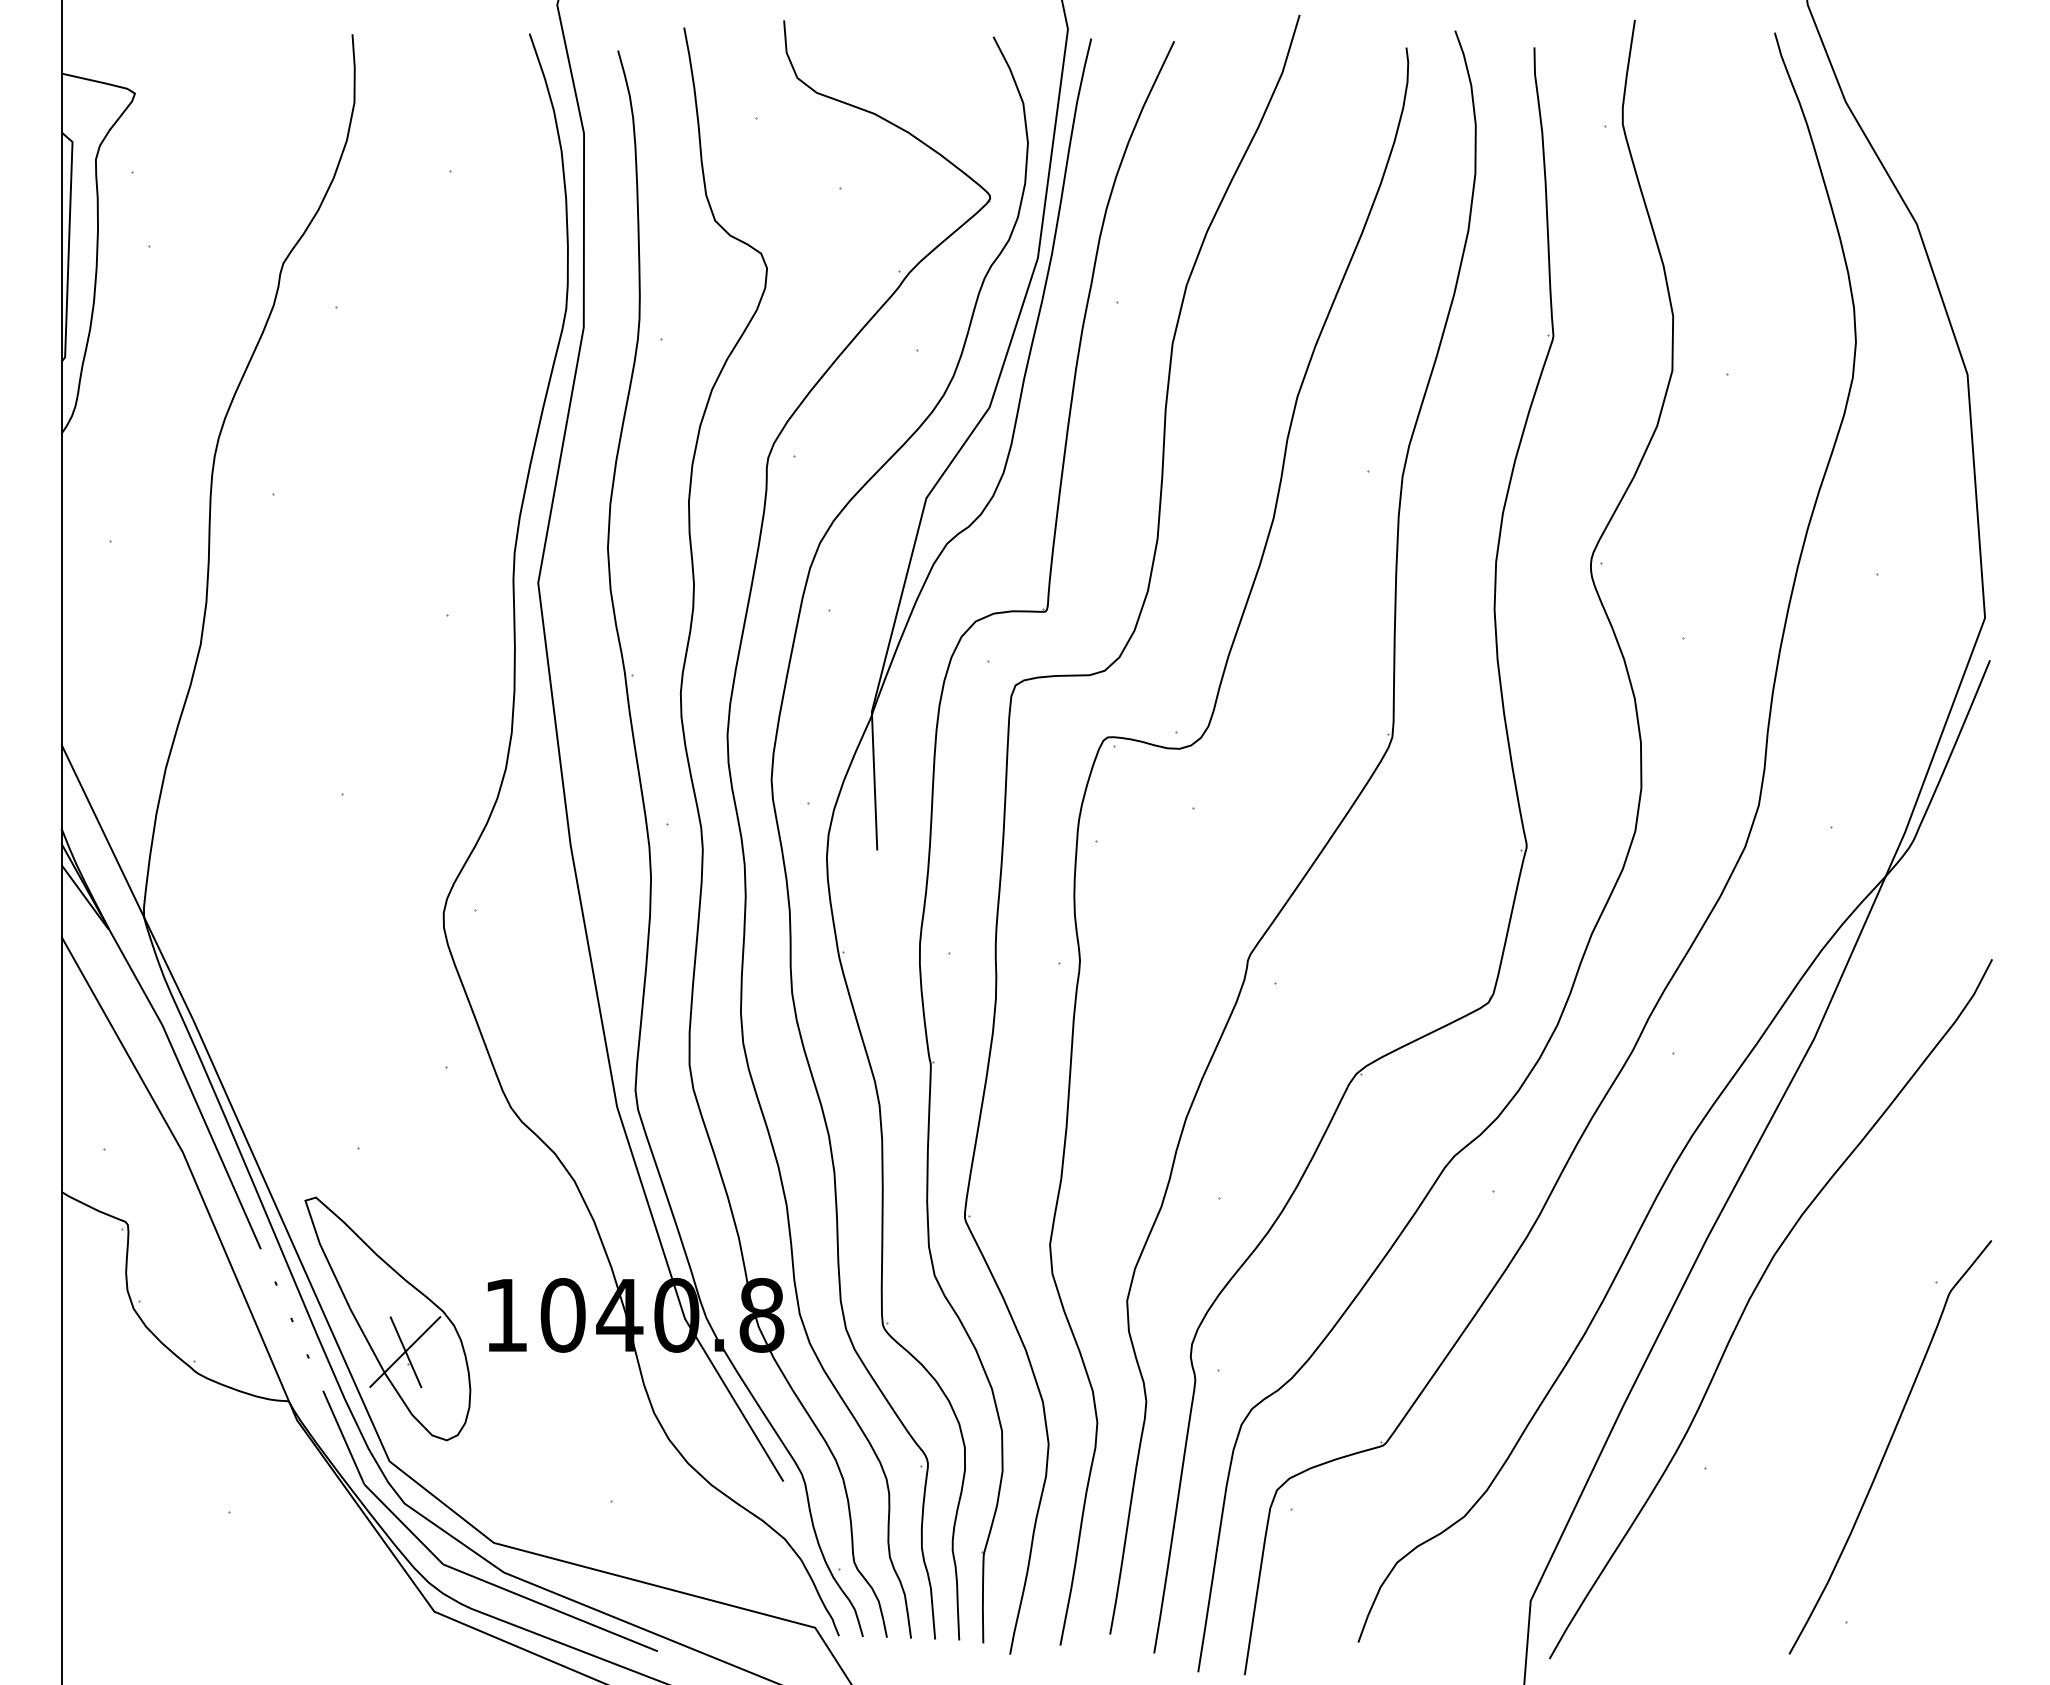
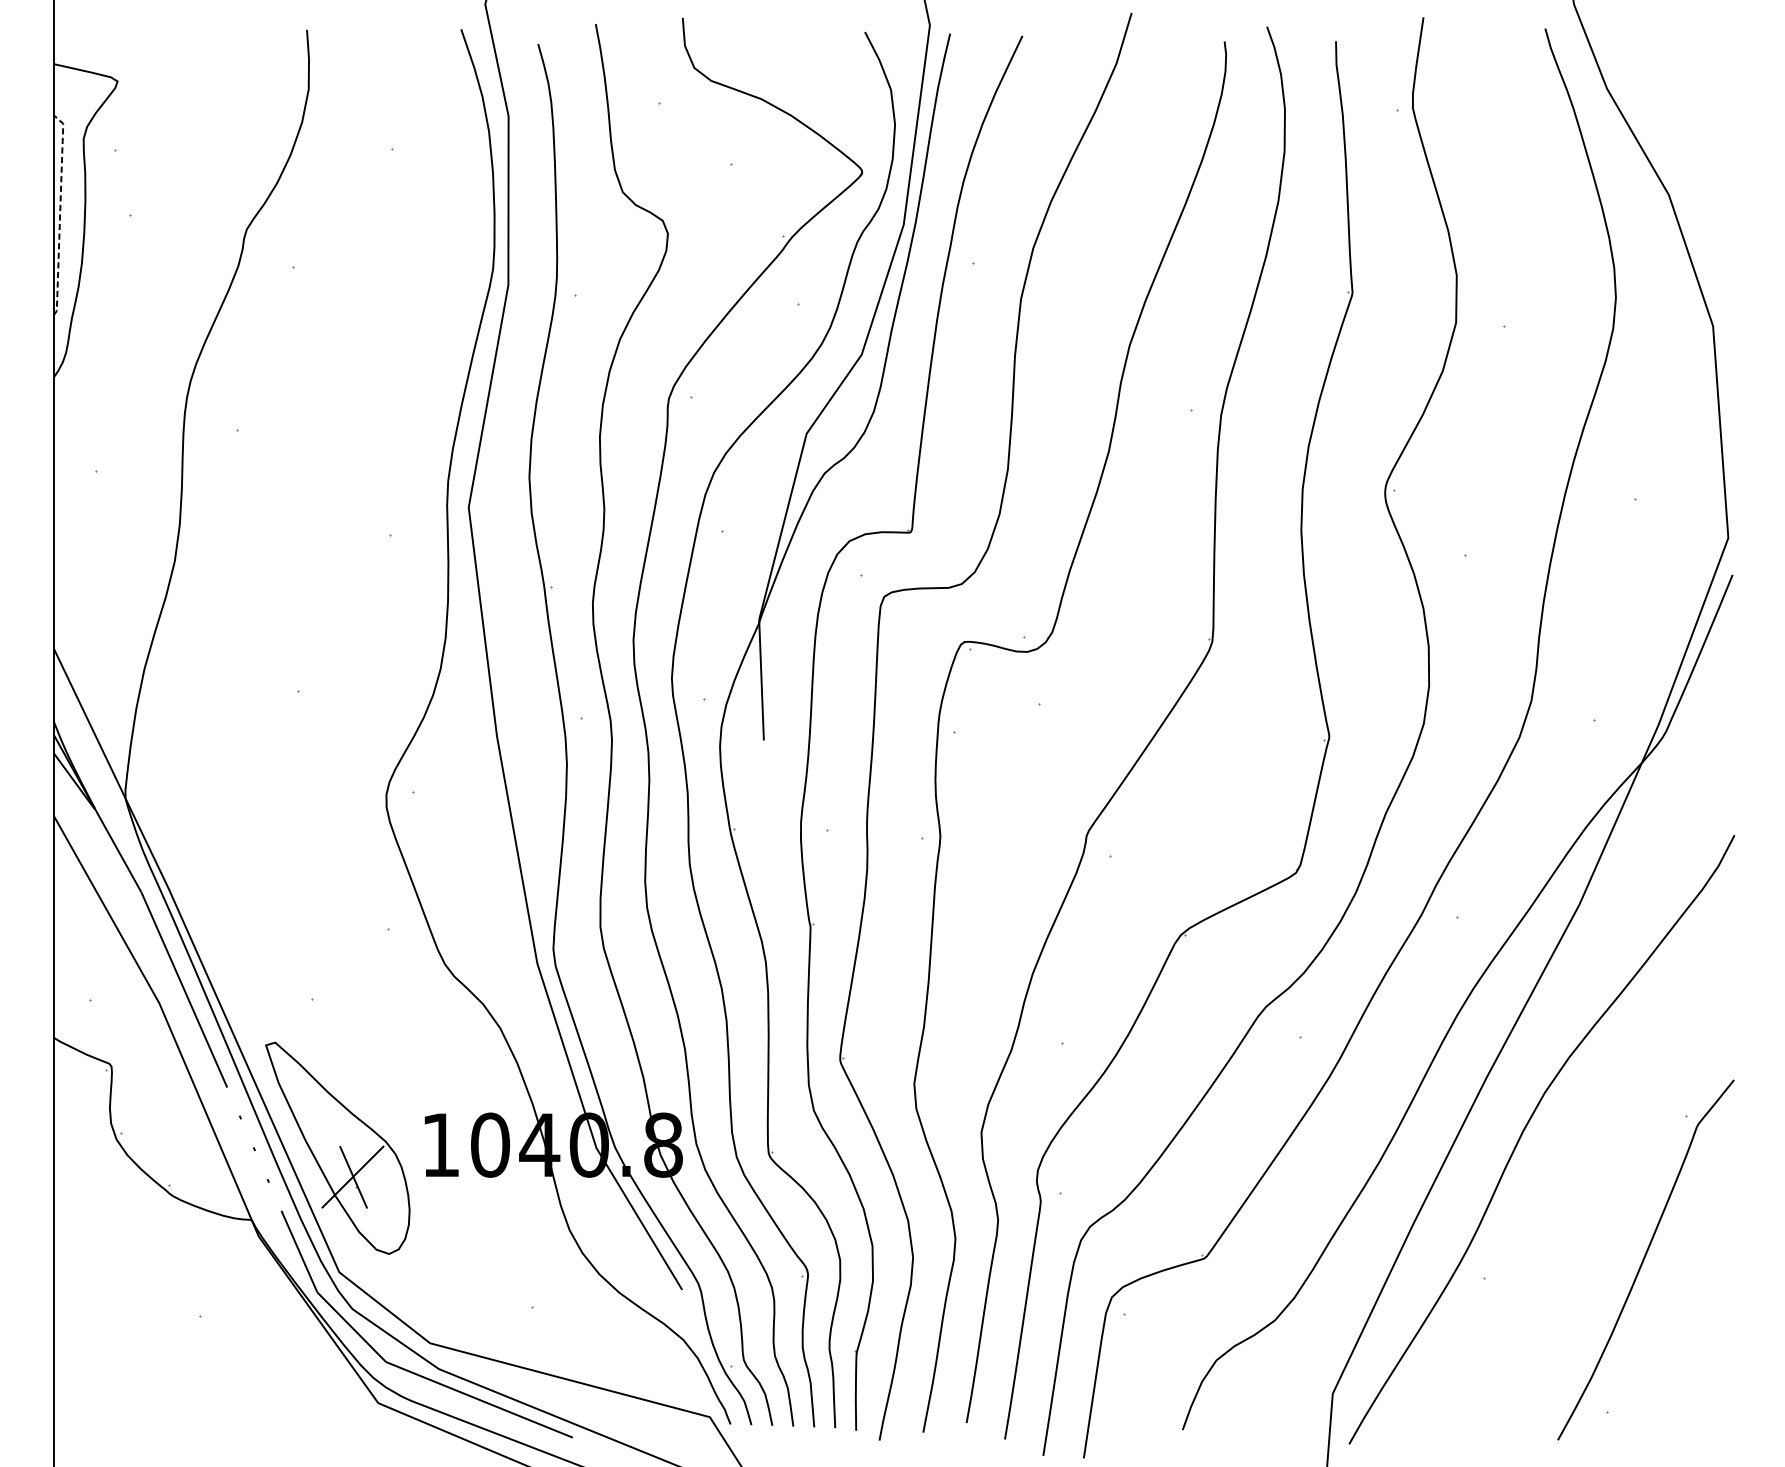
line: (68, 244) -> (59, 212), solid -> dashed

